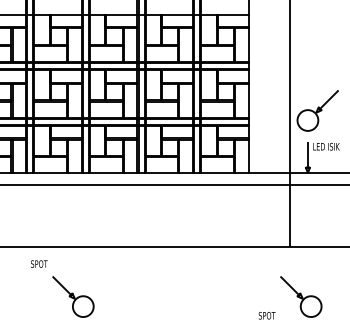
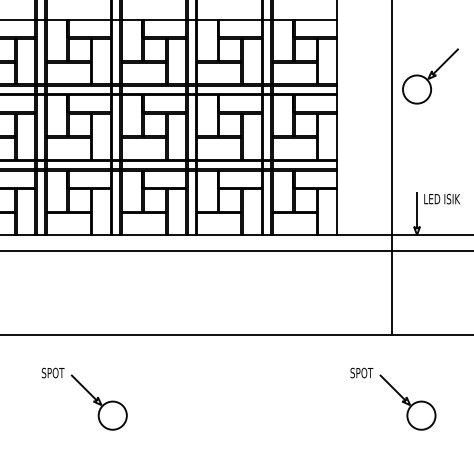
part: (317, 110) -> (430, 76), moved
text: (38, 263) -> (52, 372), moved
text: (266, 315) -> (361, 372), moved

